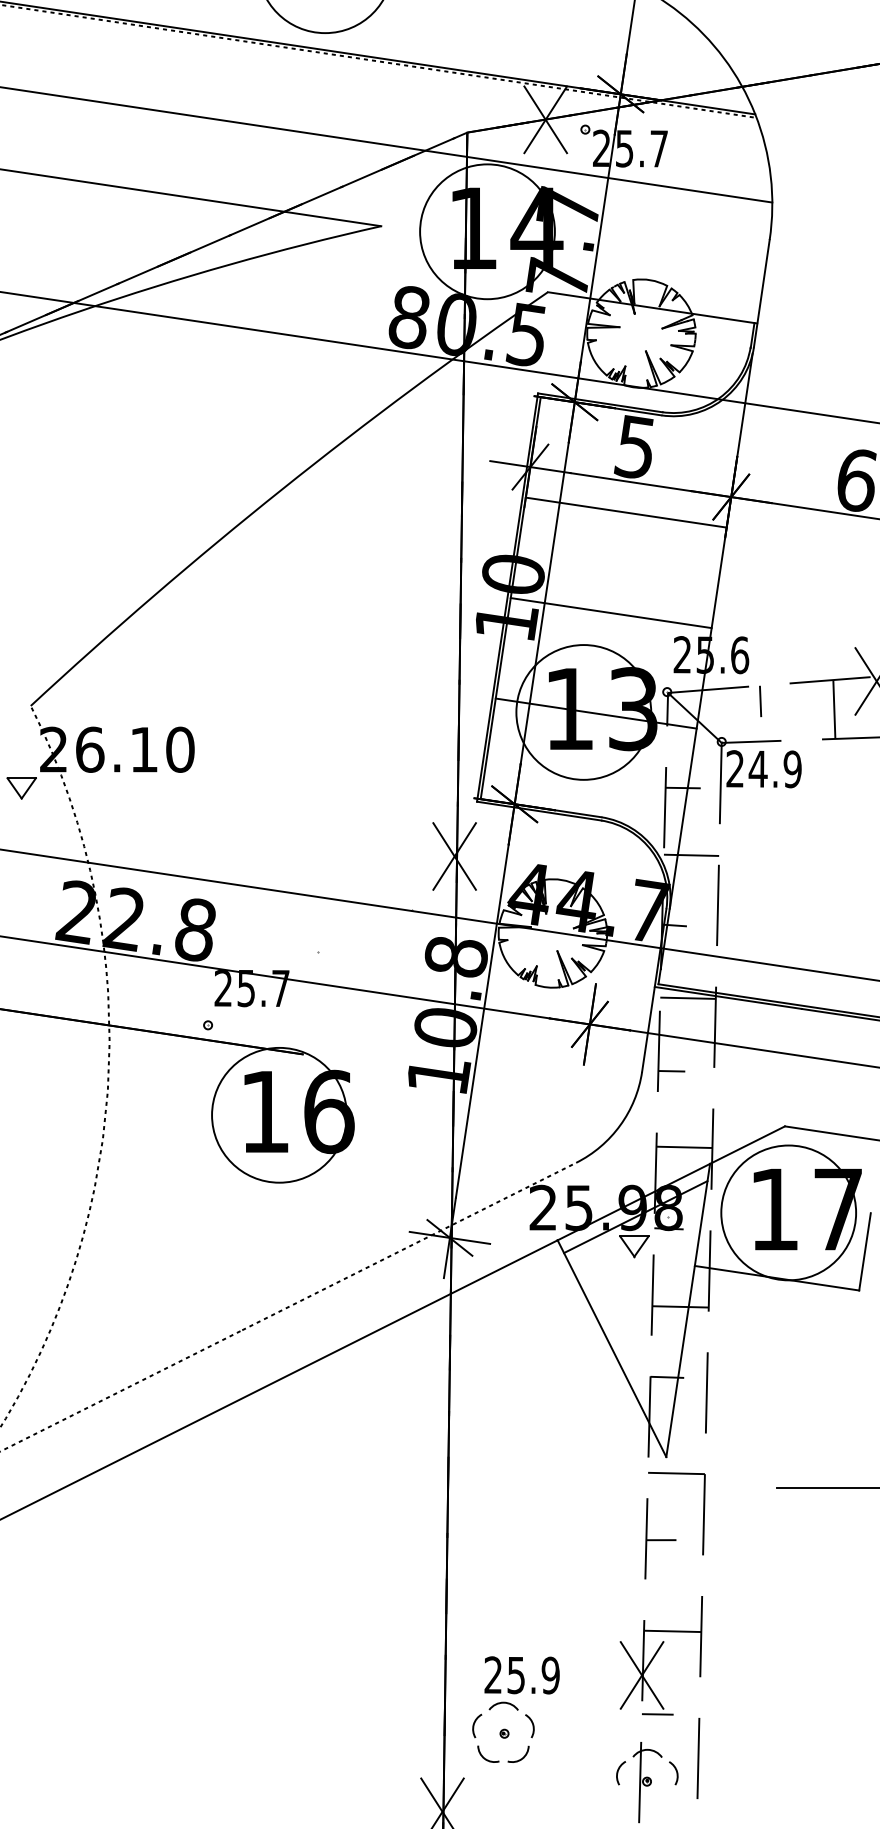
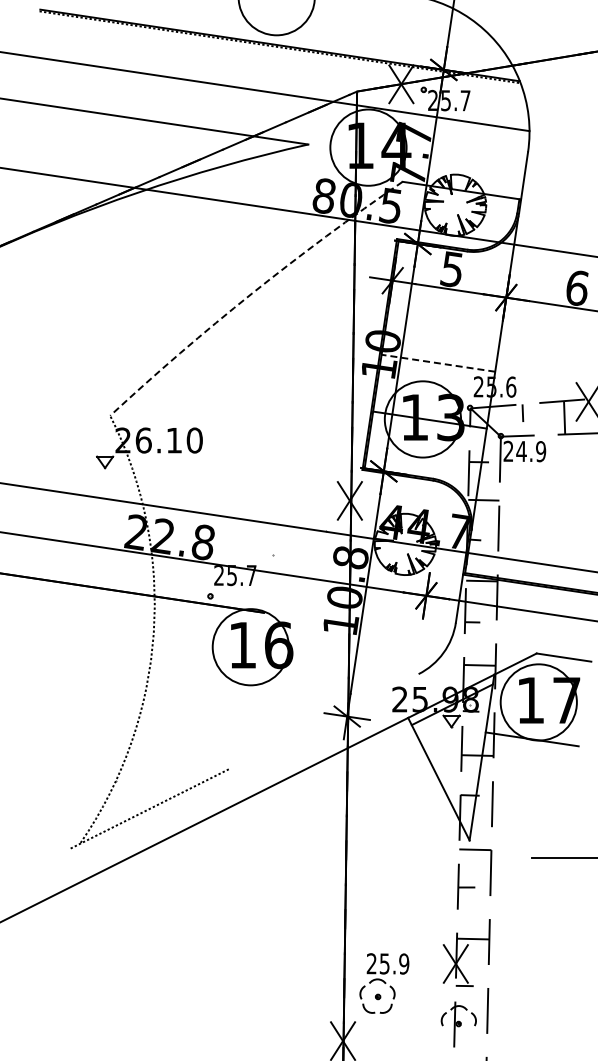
arc: (282, 489) -> (252, 293), solid -> dashed
line: (625, 510) -> (446, 305), removed
line: (609, 613) -> (437, 363), solid -> dashed
line: (407, 1246) -> (323, 721), removed
line: (864, 1251) -> (581, 724), removed

